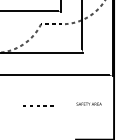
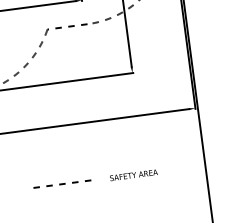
text: (88, 103) -> (132, 174), moved

